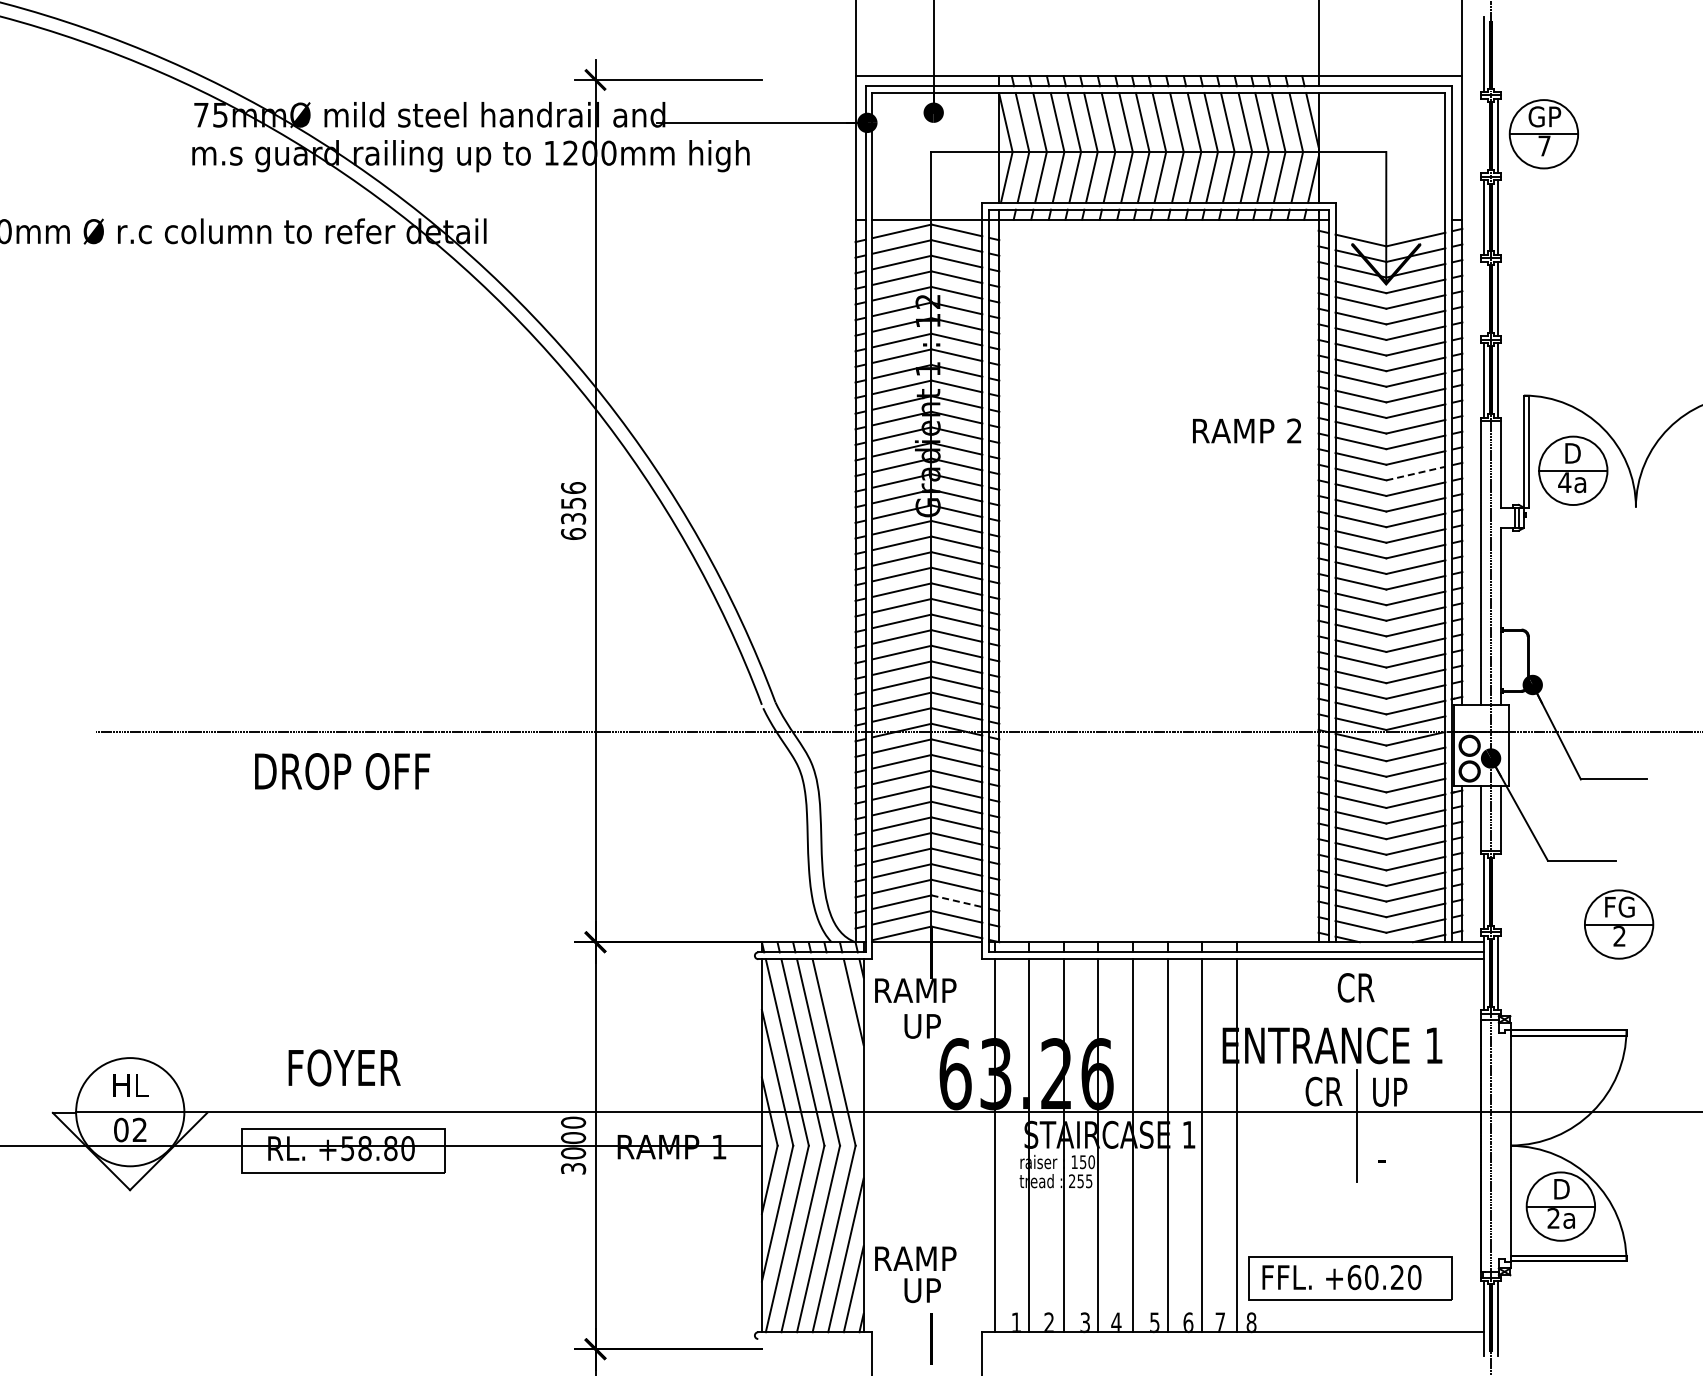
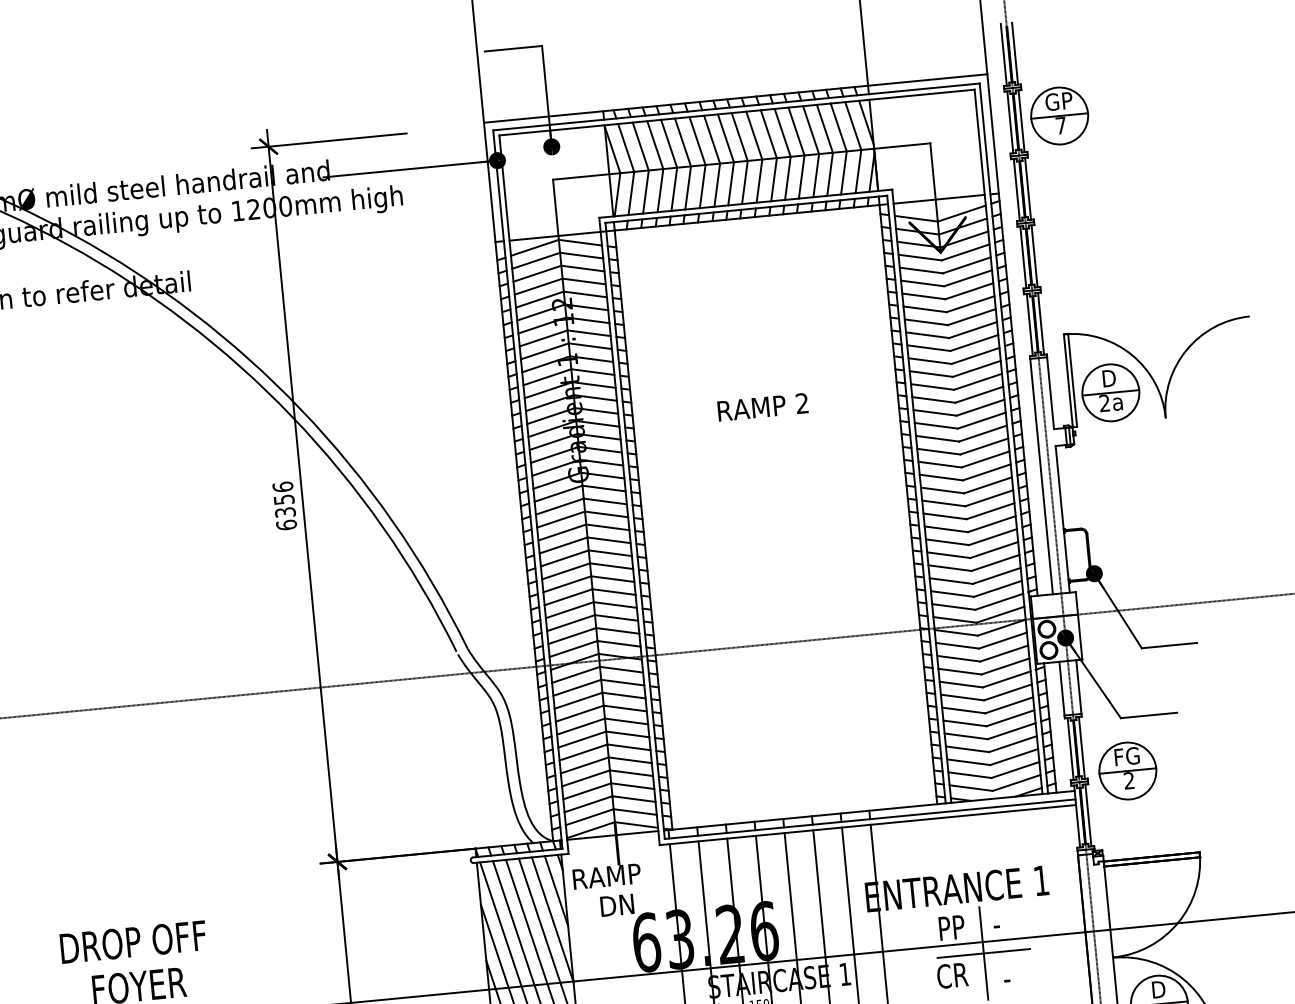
line: (1497, 54) -> (1014, 53), added
line: (1484, 135) -> (1010, 121), added
line: (1390, 219) -> (939, 198), added
line: (1484, 298) -> (1023, 257), added
text: (1247, 430) -> (763, 406), moved
line: (1416, 473) -> (981, 407), dashed -> solid
text: (1564, 482) -> (1104, 403), 4a -> 2a
text: (342, 771) -> (133, 942), moved
line: (1497, 891) -> (1081, 747), added
line: (957, 901) -> (634, 799), dashed -> solid
part: (1619, 924) -> (1128, 770), moved
text: (1355, 987) -> (952, 975), moved
text: (924, 1026) -> (617, 905), UP -> DN
line: (845, 1035) -> (552, 919), added
text: (1323, 1091) -> (953, 927), CR -> PP
text: (1389, 1091) -> (1008, 922), UP -> -
line: (1356, 1125) -> (983, 953), added

